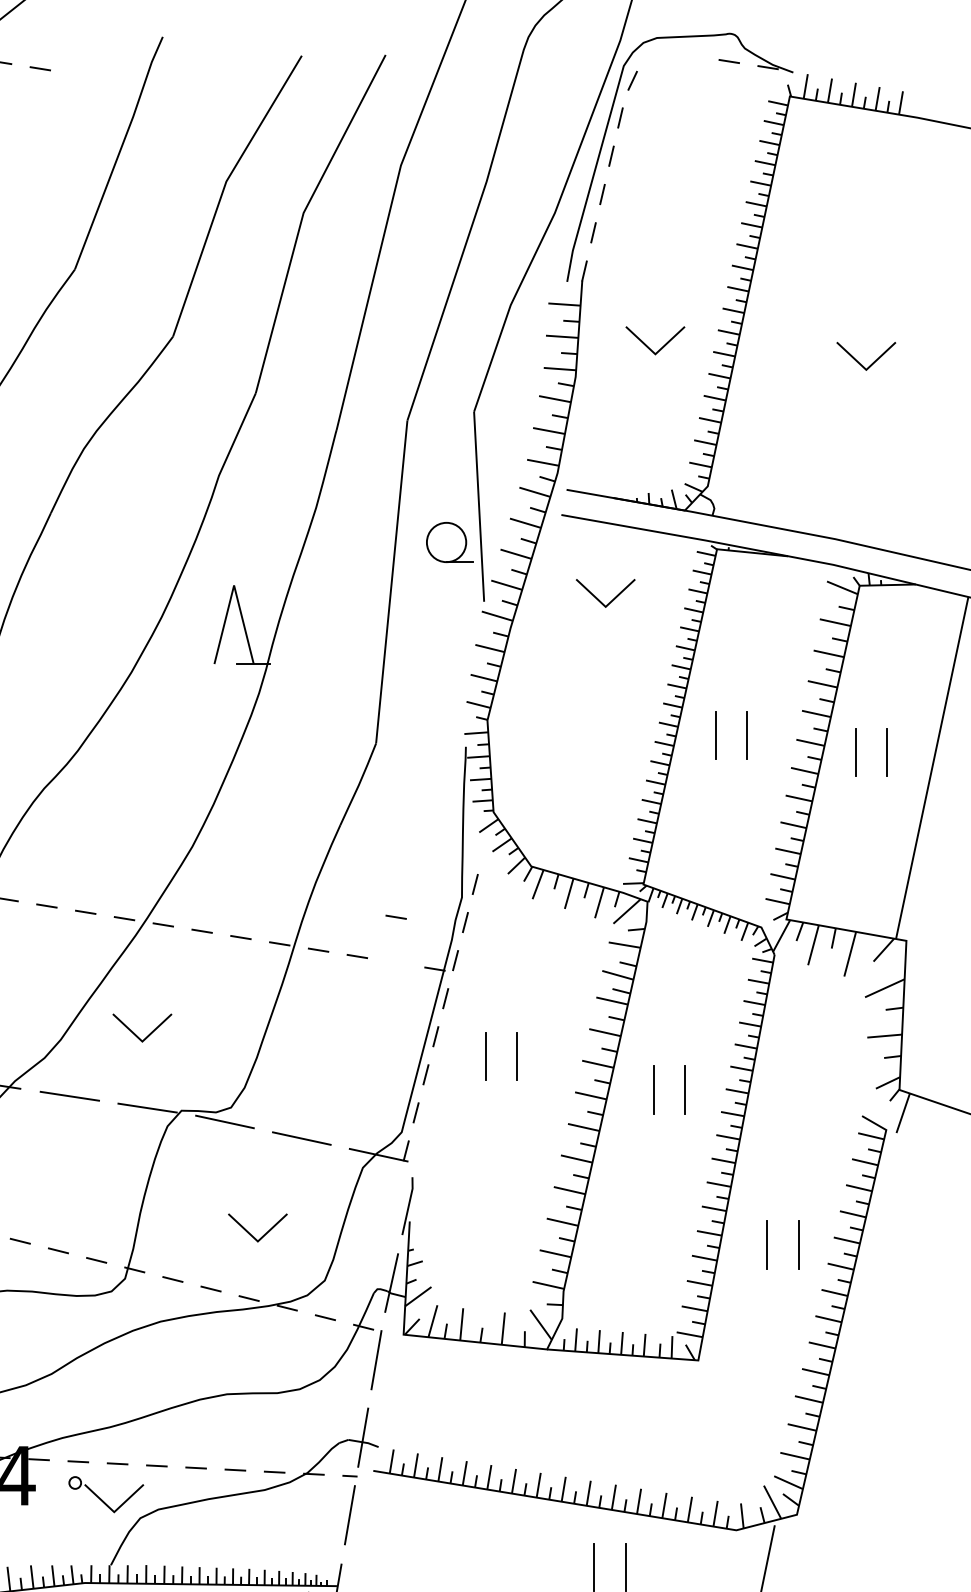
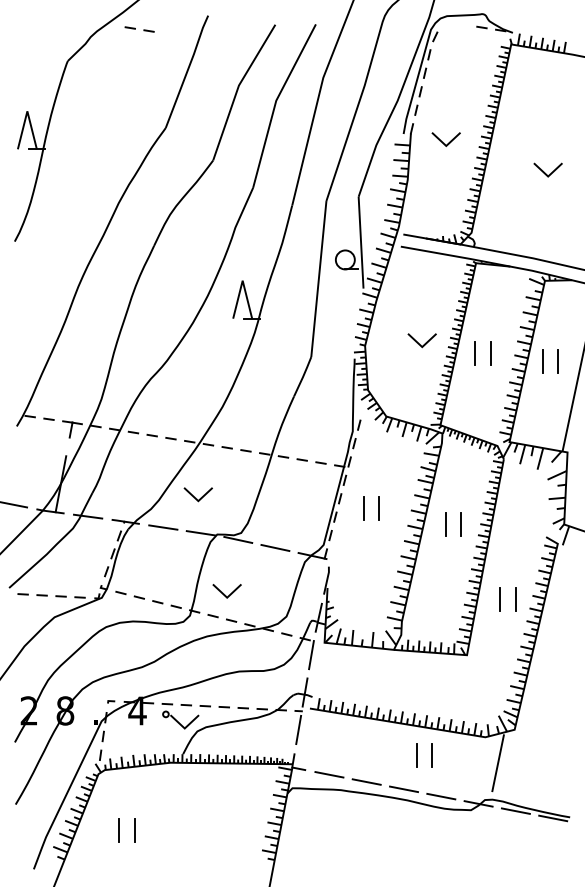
line: (647, 344) -> (442, 141), moved
line: (597, 597) -> (418, 342), moved
line: (395, 916) -> (320, 462), moved
line: (252, 1232) -> (224, 593), moved

